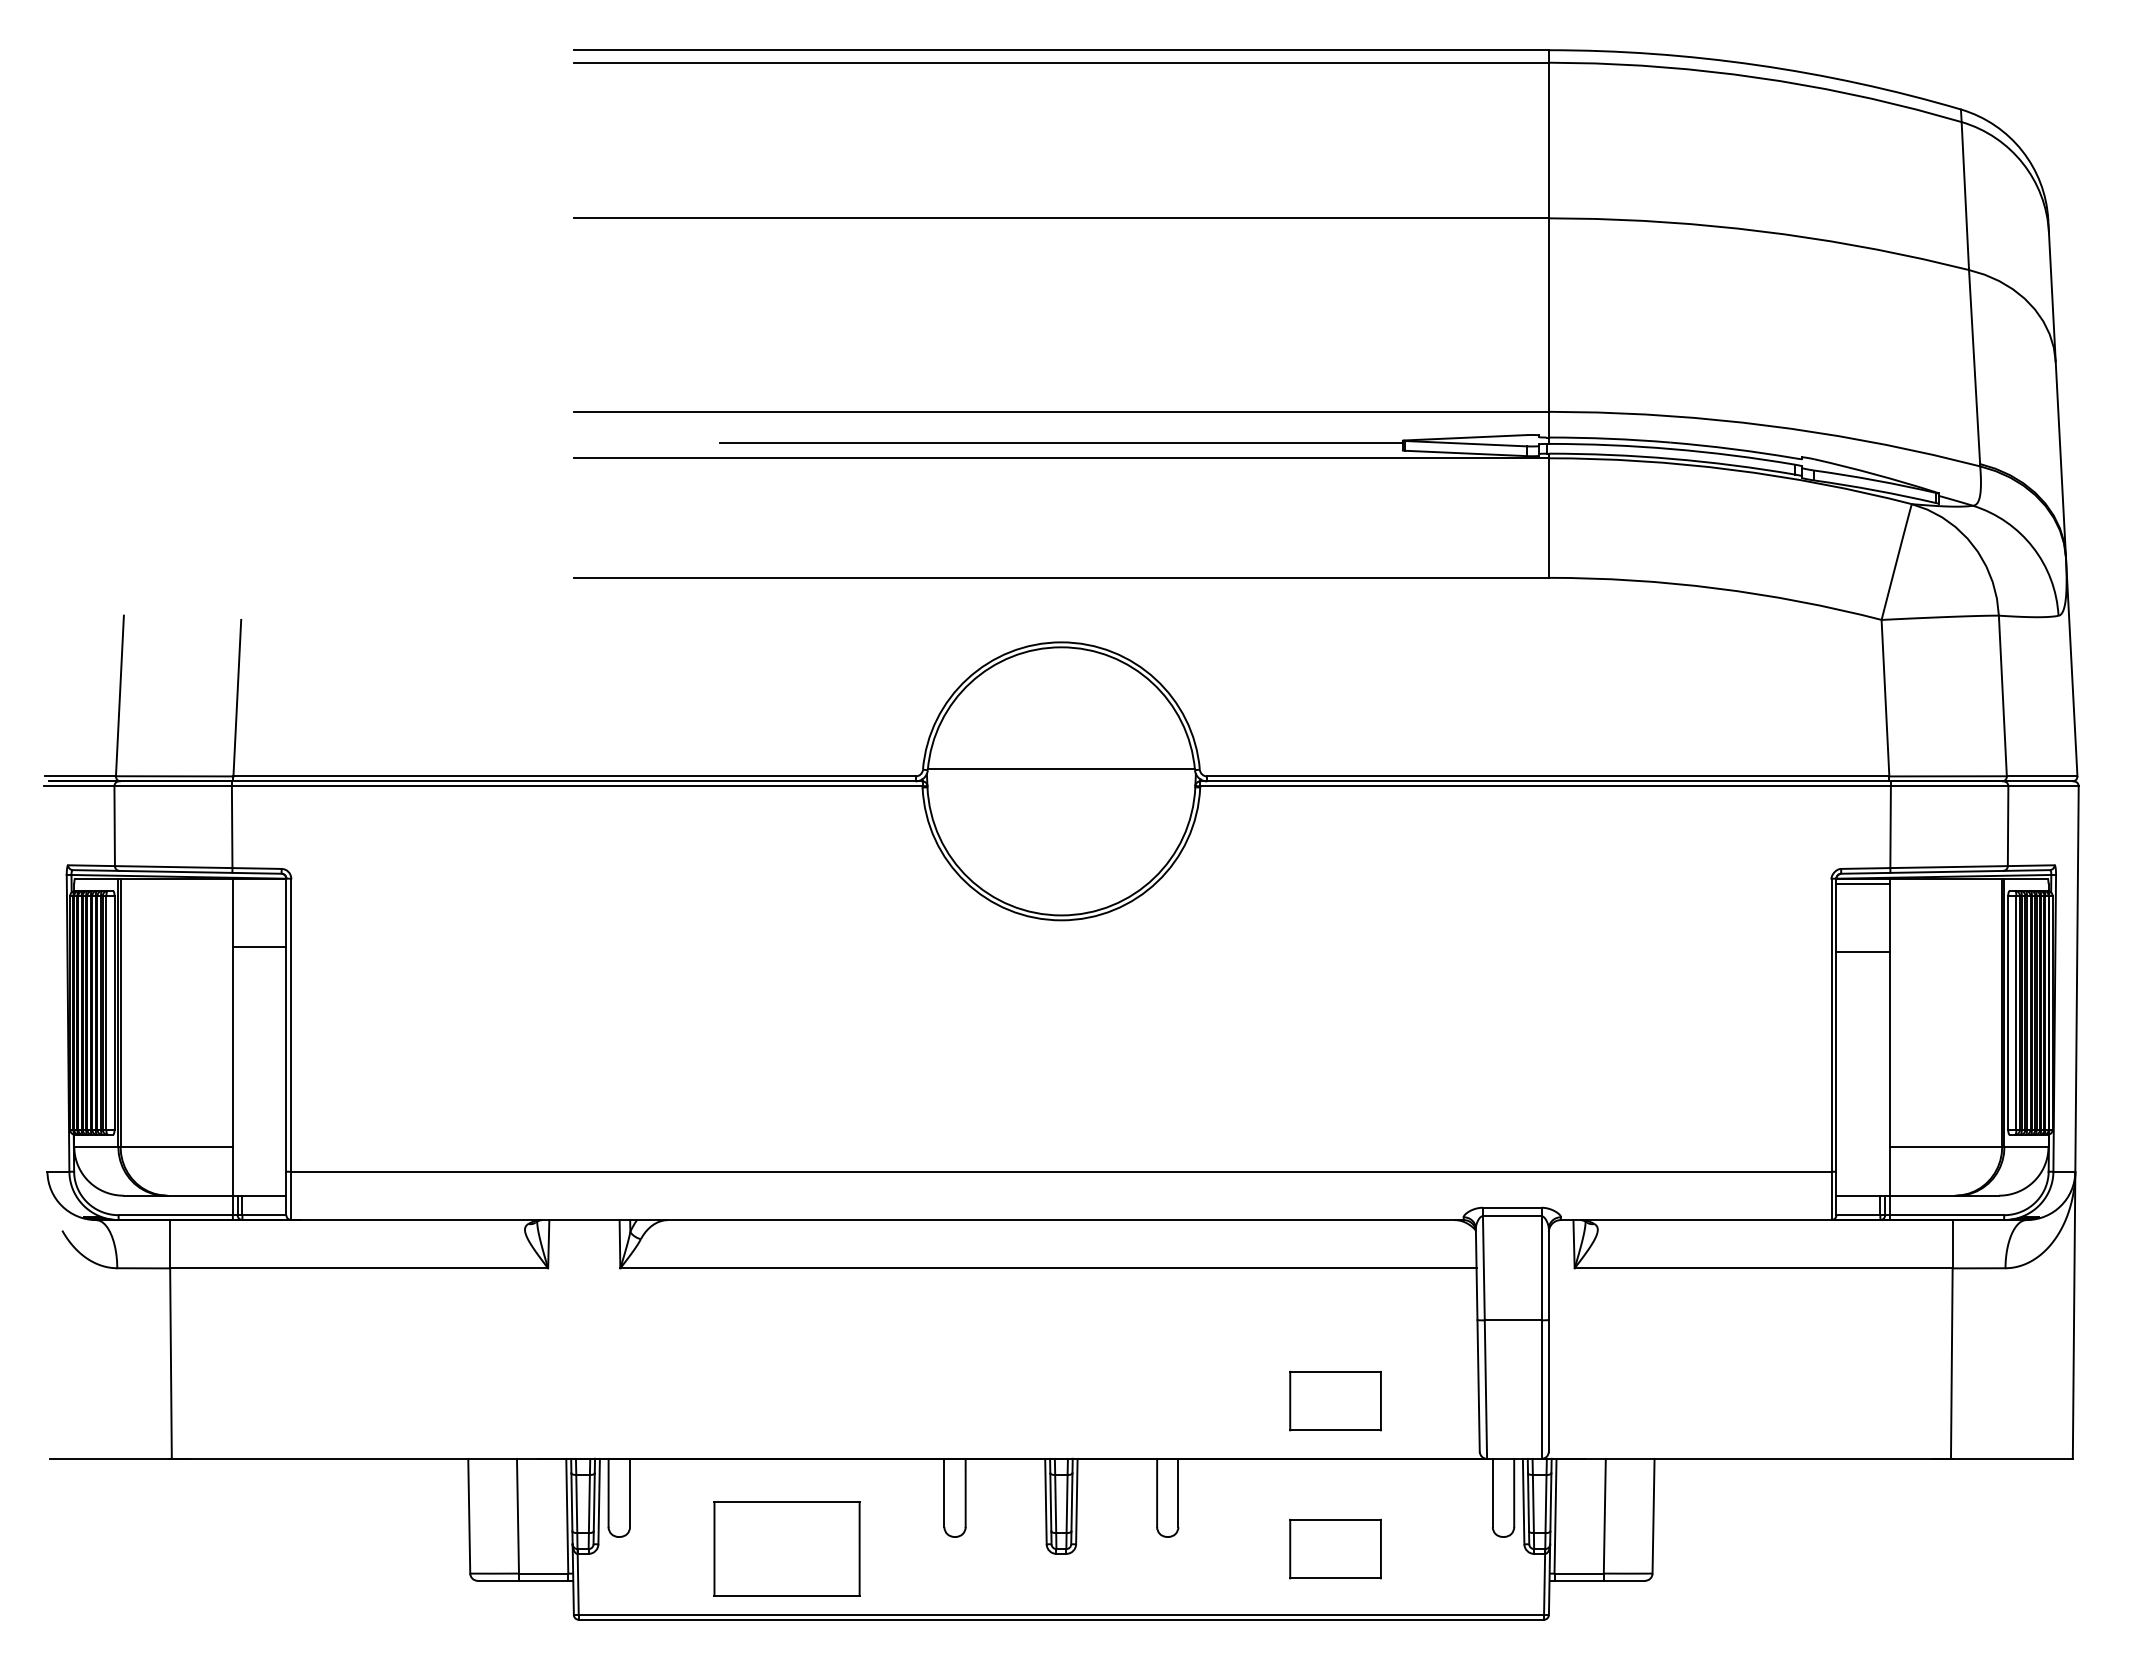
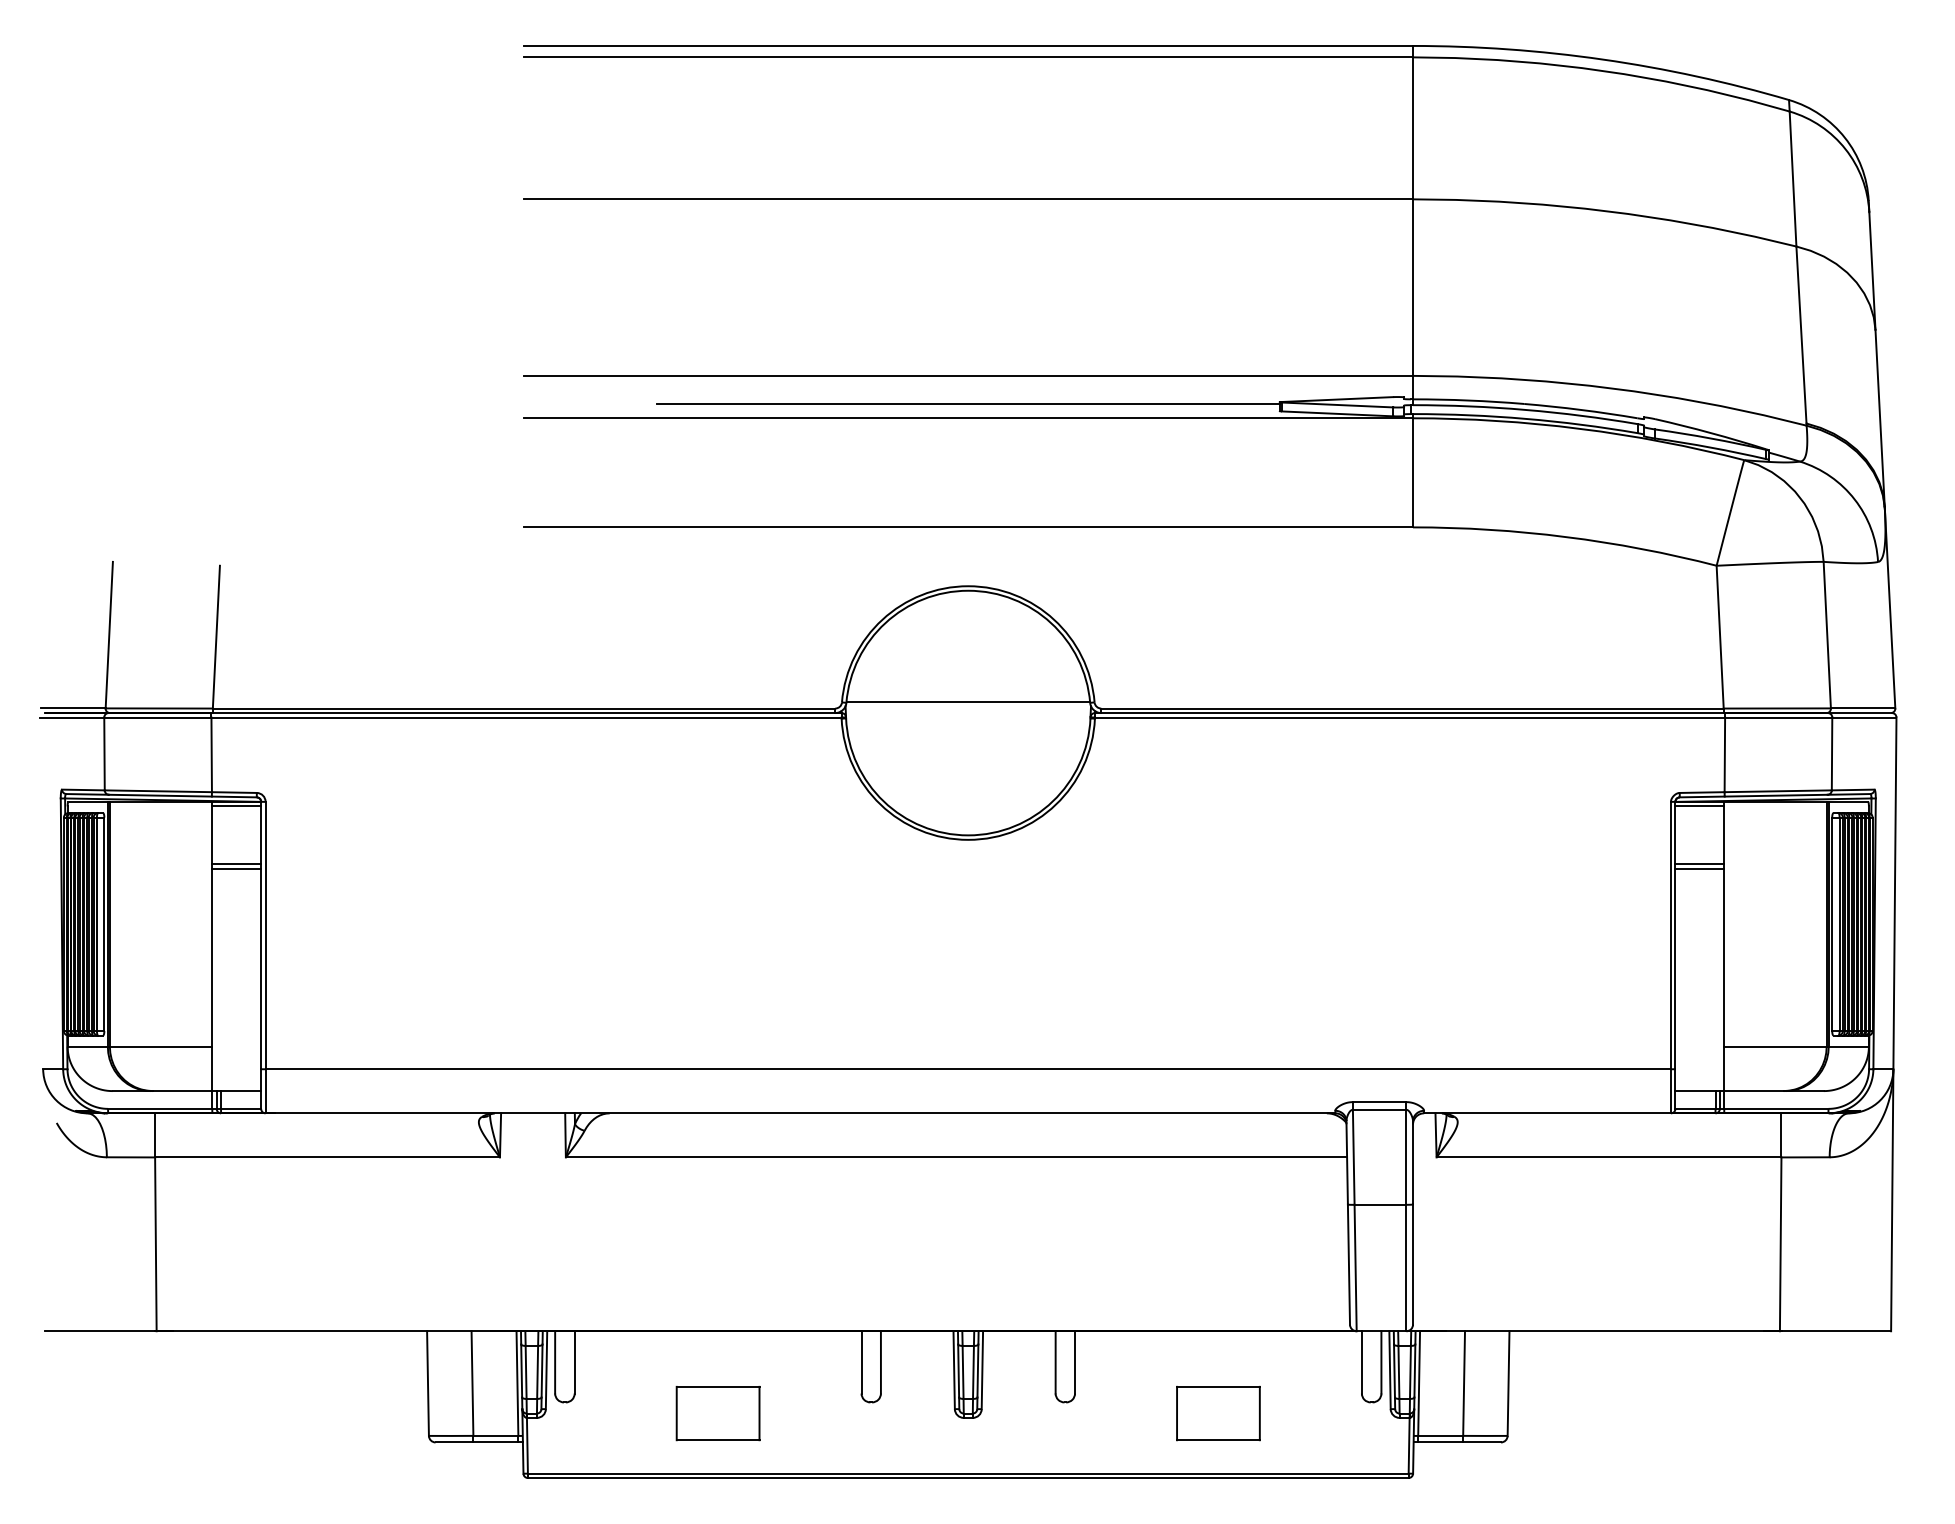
line: (259, 883) -> (236, 806), added
line: (1863, 947) -> (1700, 864), added
line: (259, 951) -> (236, 868), added
part: (1335, 1401) -> (1218, 1278), removed
part: (787, 1549) -> (718, 1413), size x0.62

